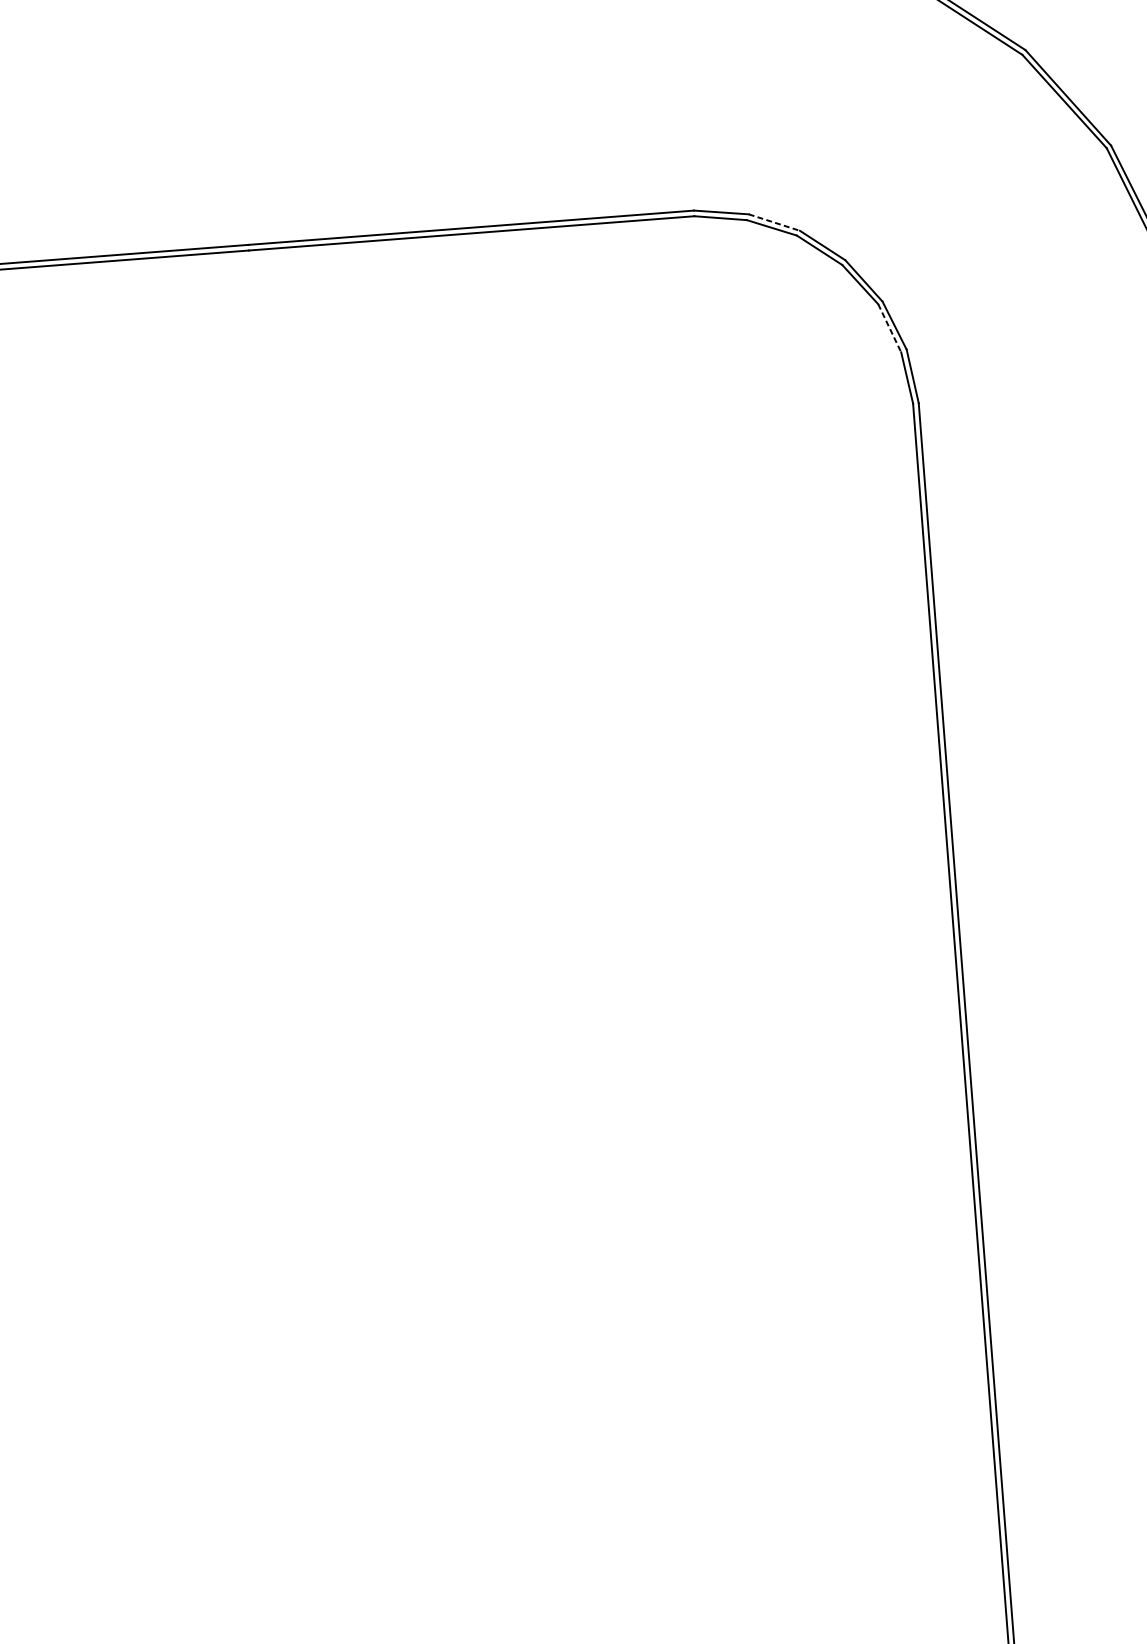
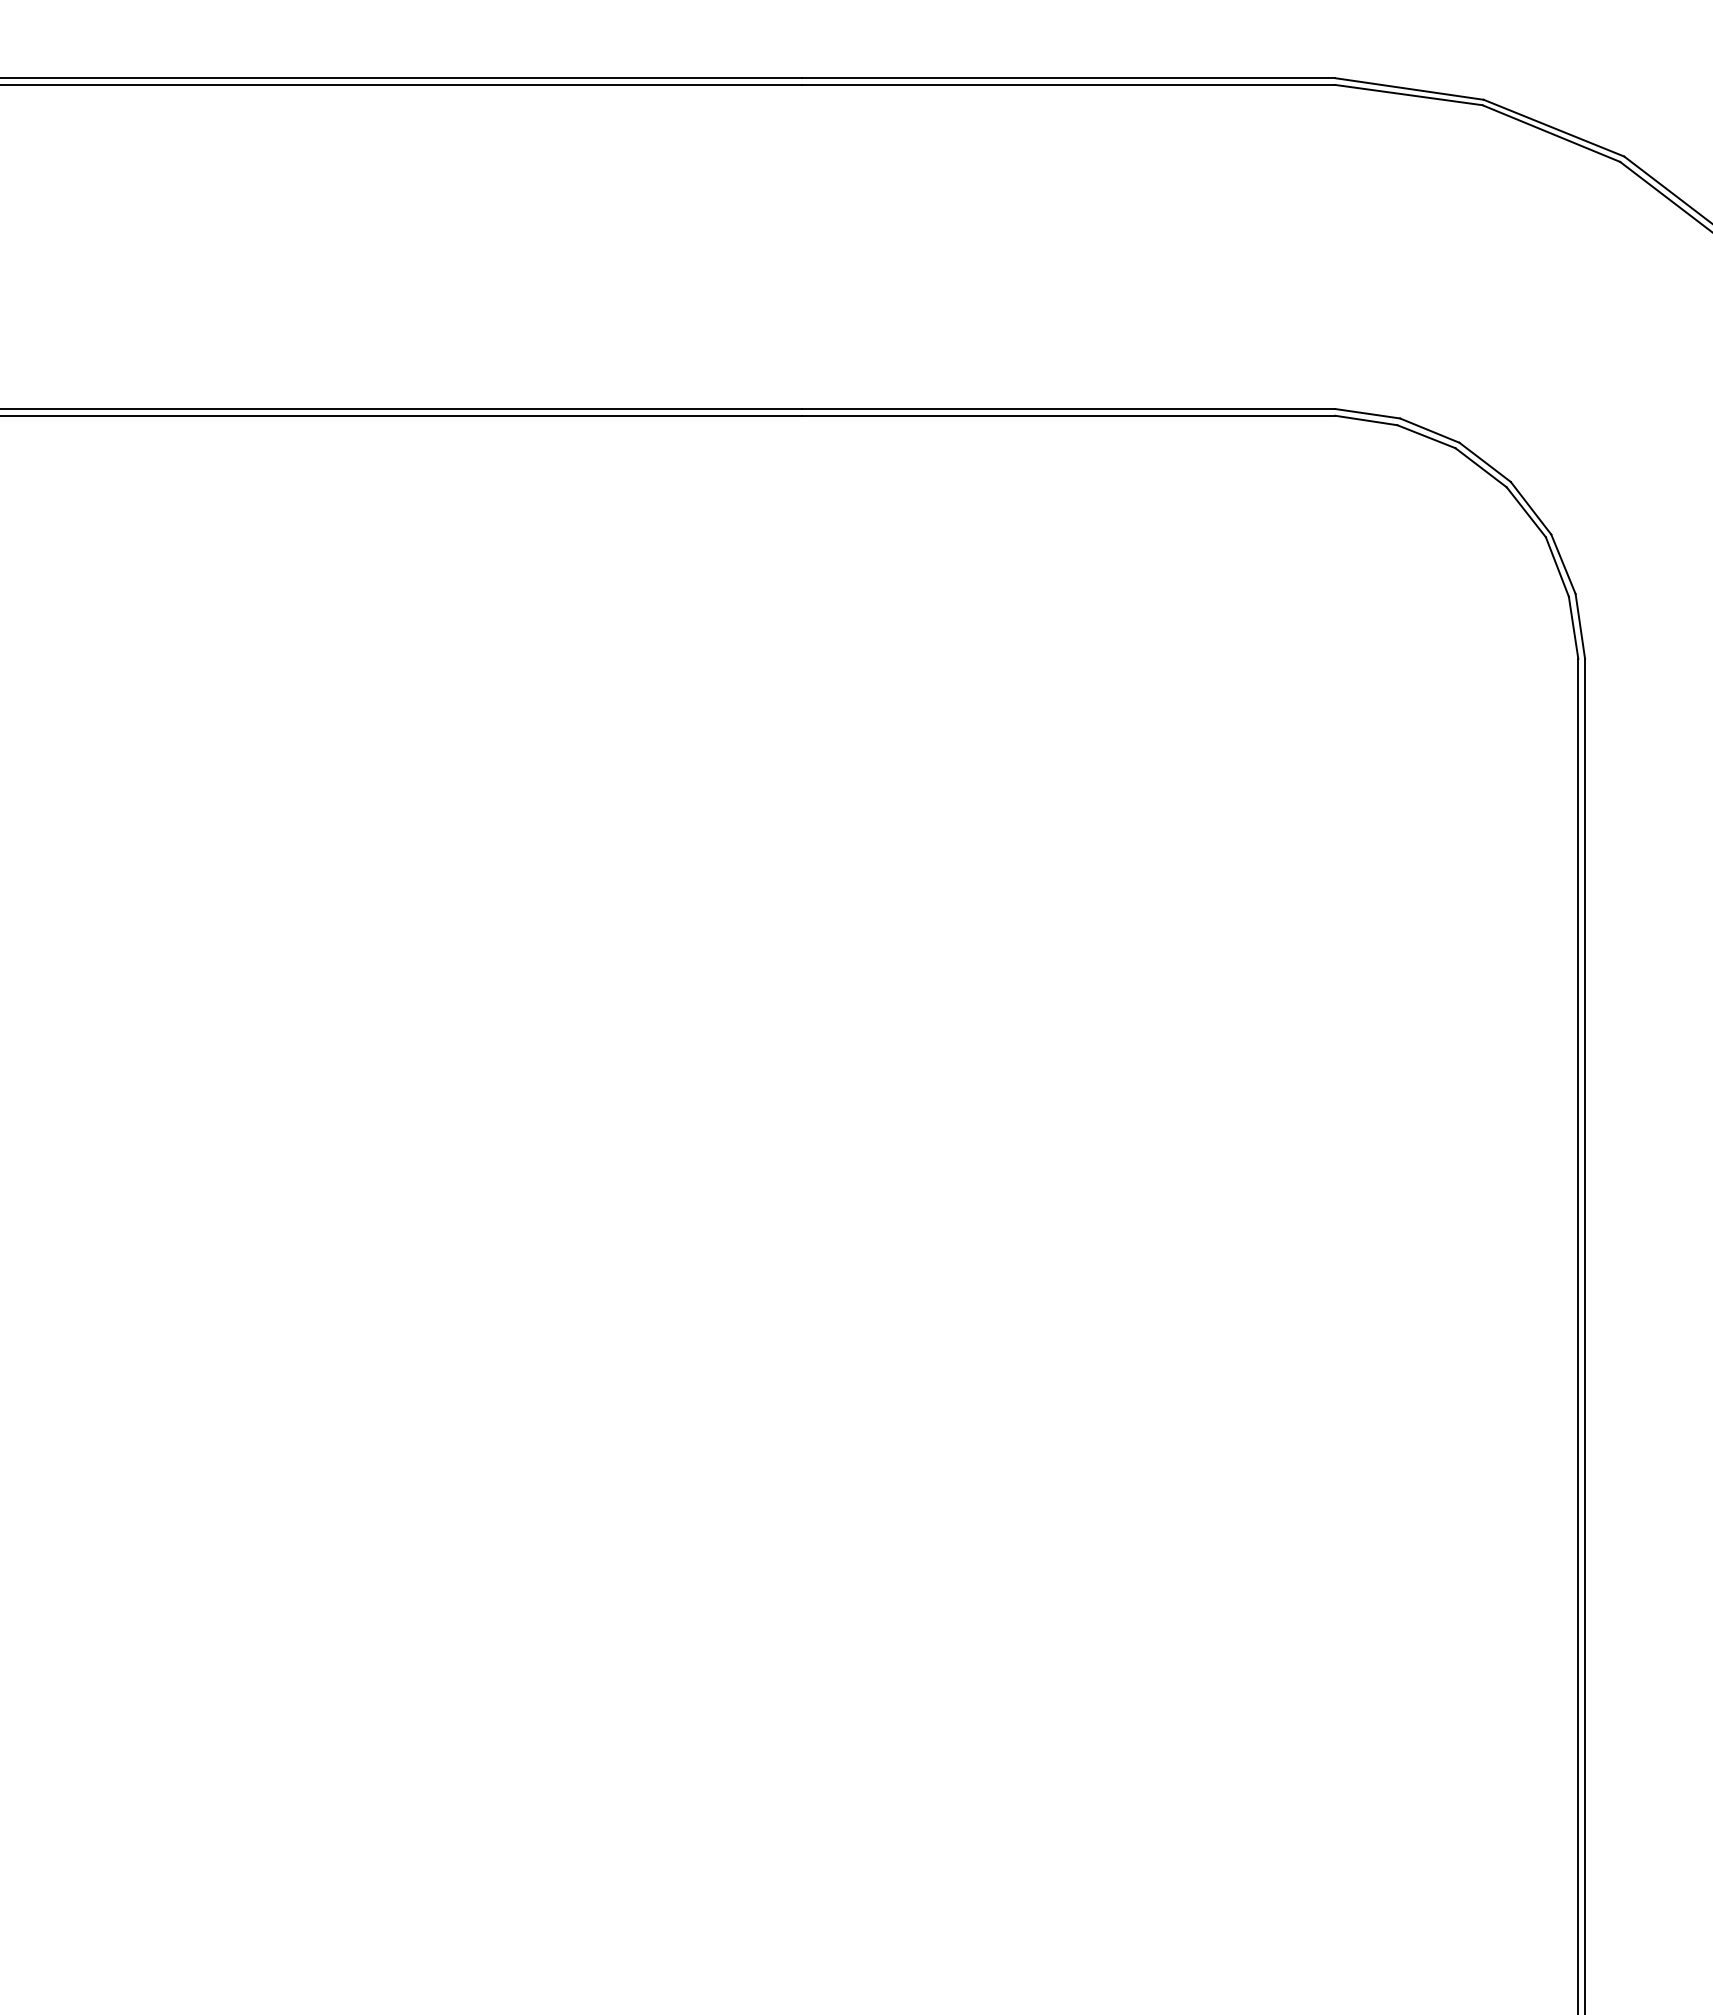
line: (774, 222) -> (1430, 430), dashed -> solid
line: (889, 328) -> (1557, 567), dashed -> solid

